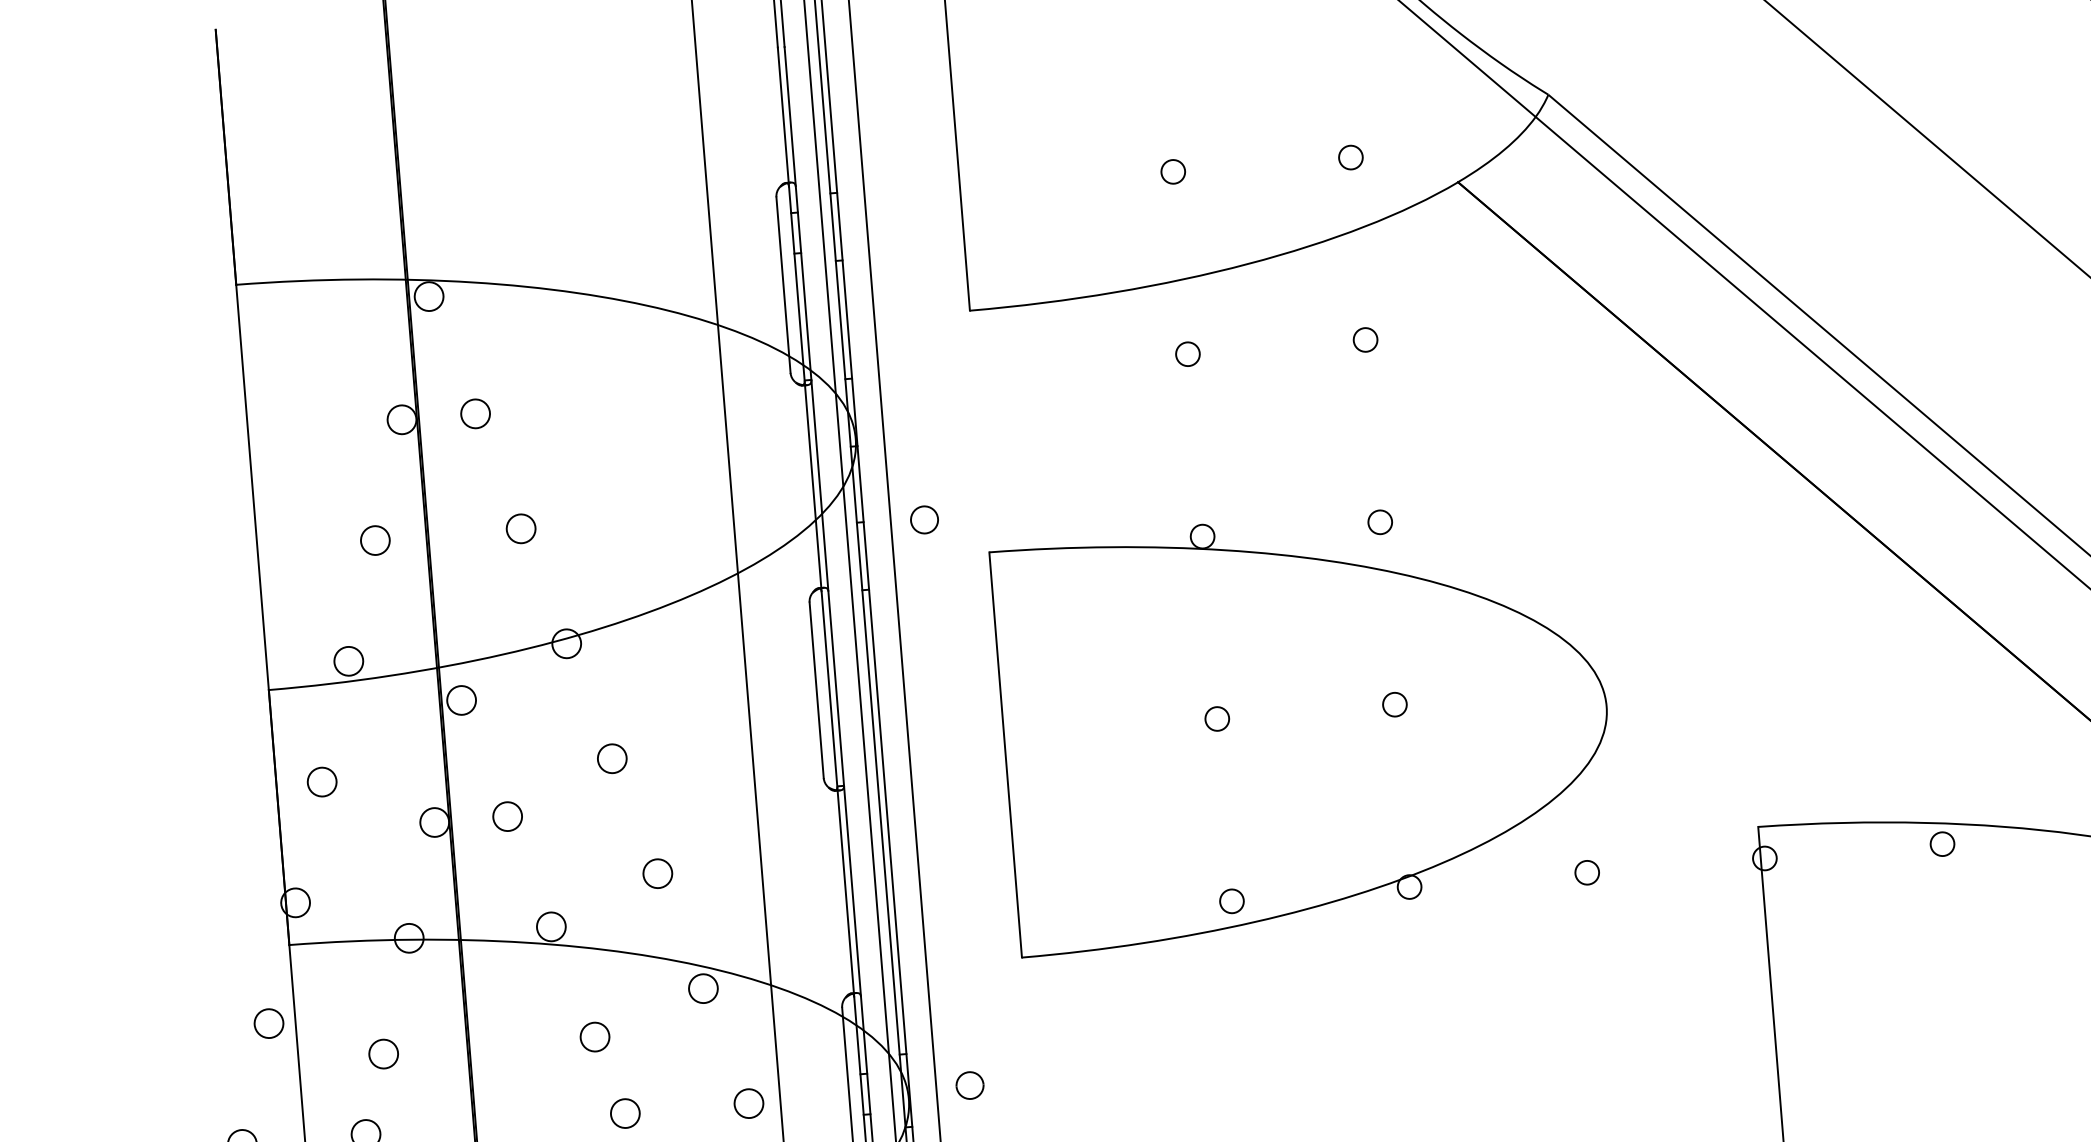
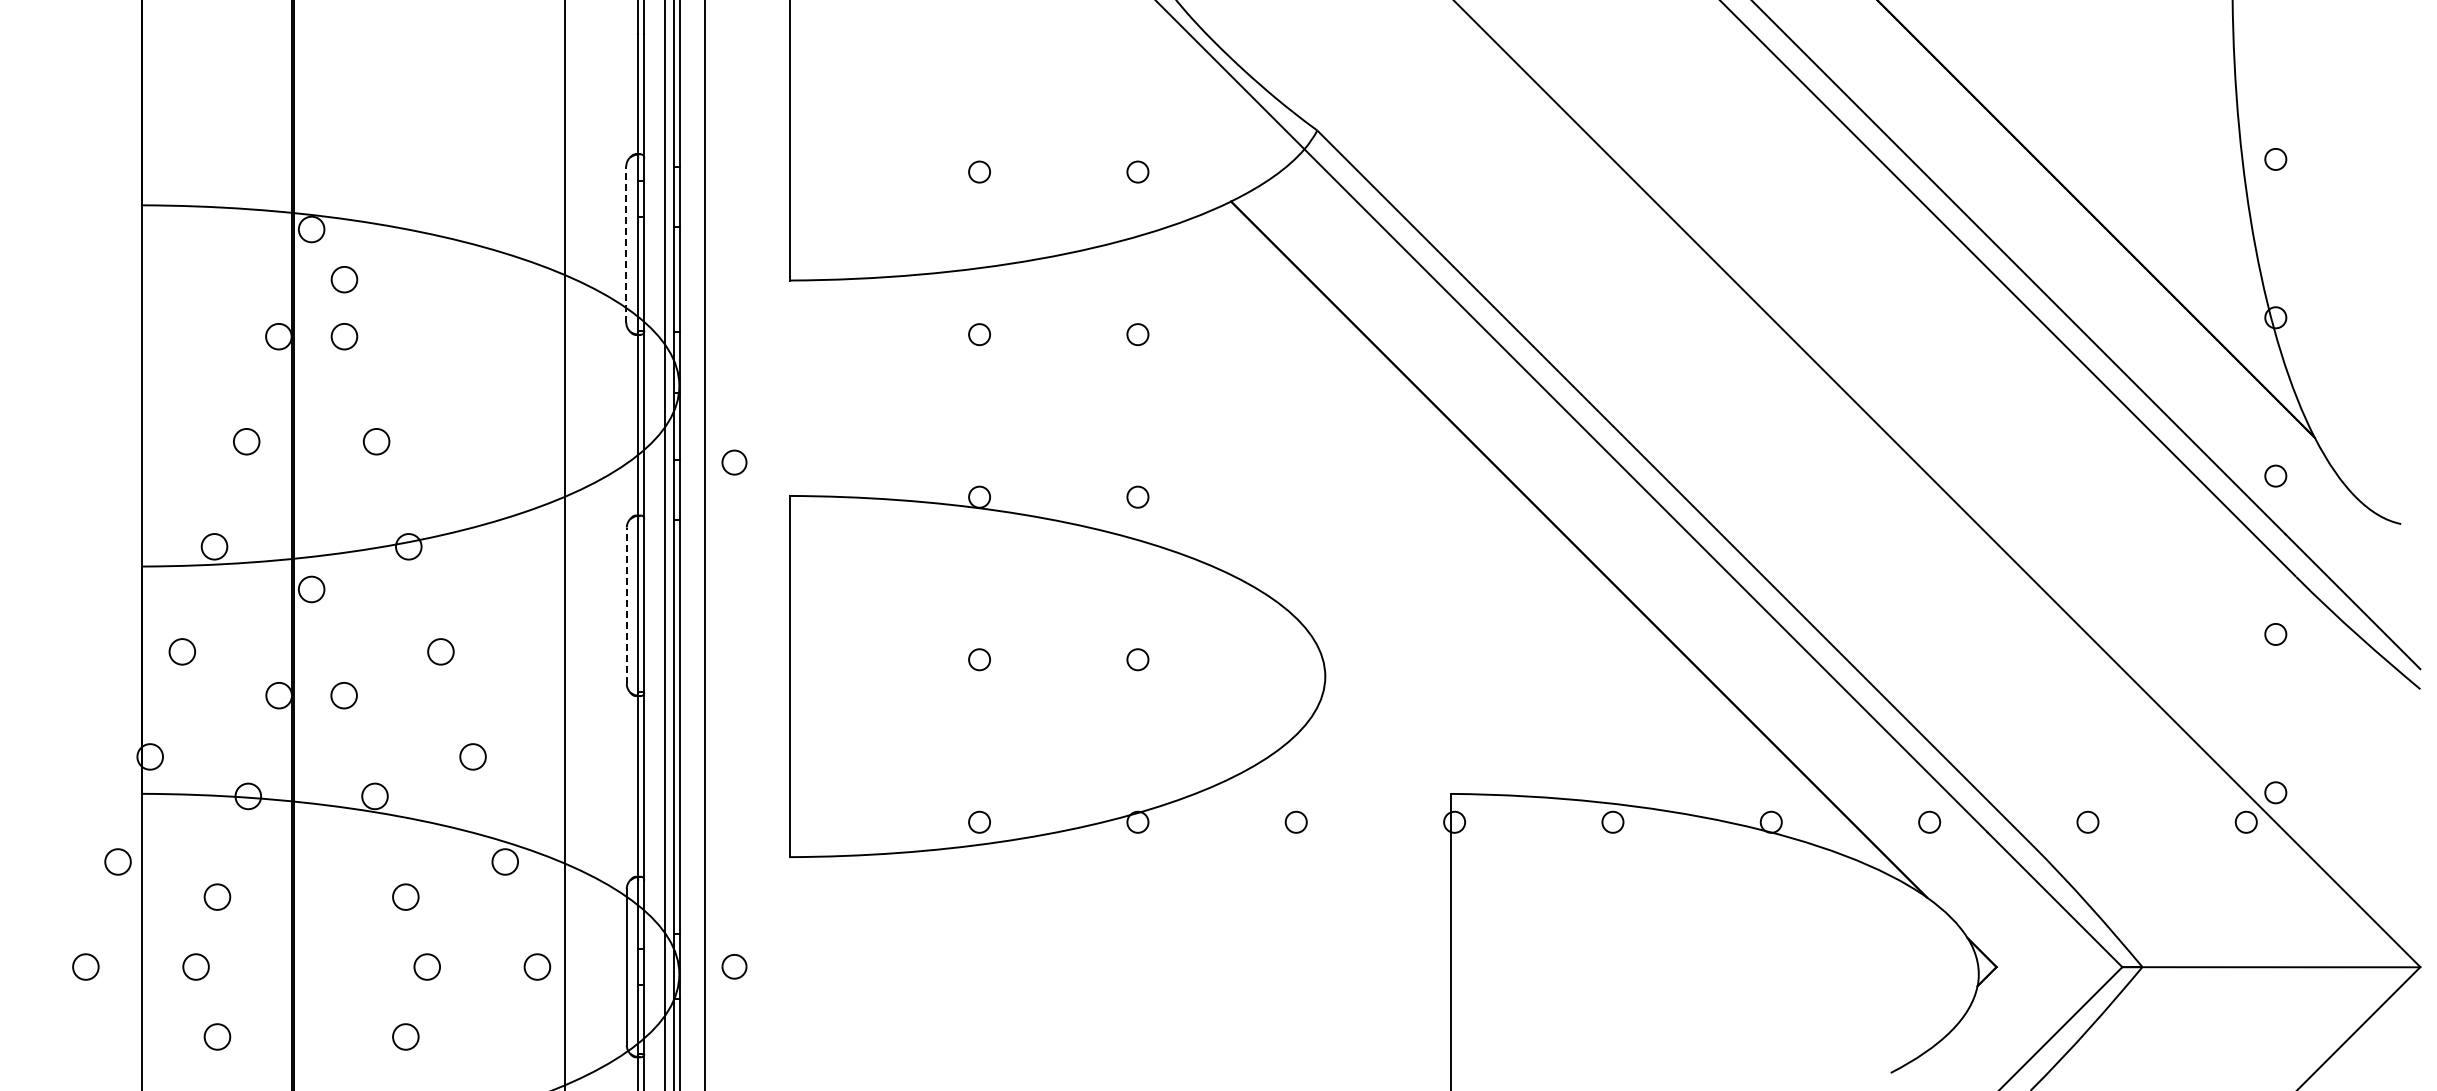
line: (783, 284) -> (626, 244), solid -> dashed
circle: (470, 349) -> (344, 279), added
line: (816, 689) -> (626, 605), solid -> dashed

